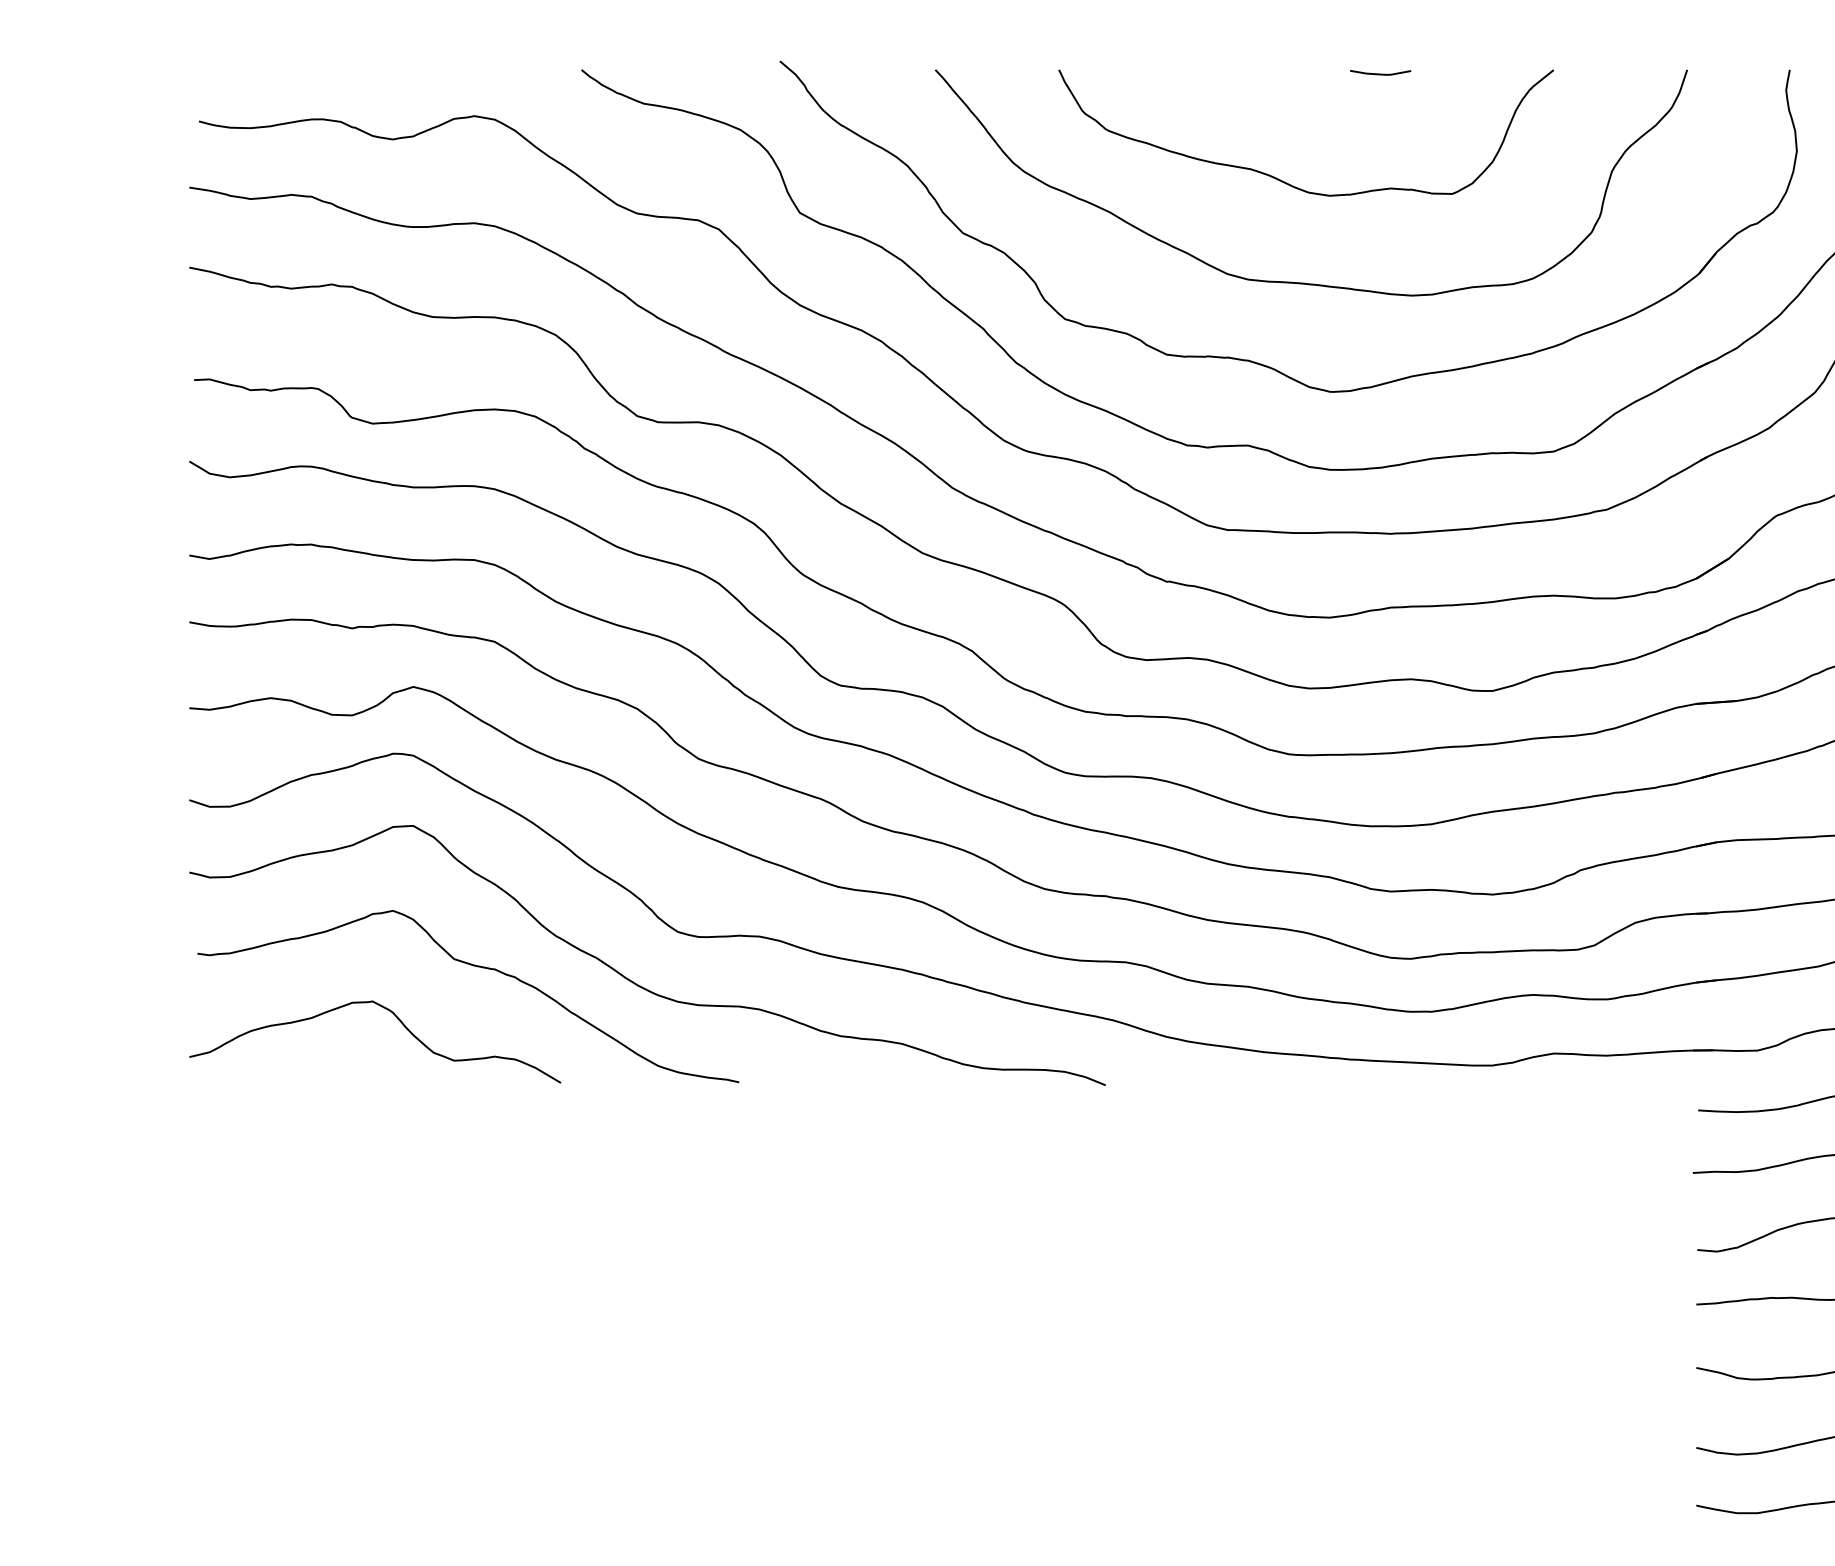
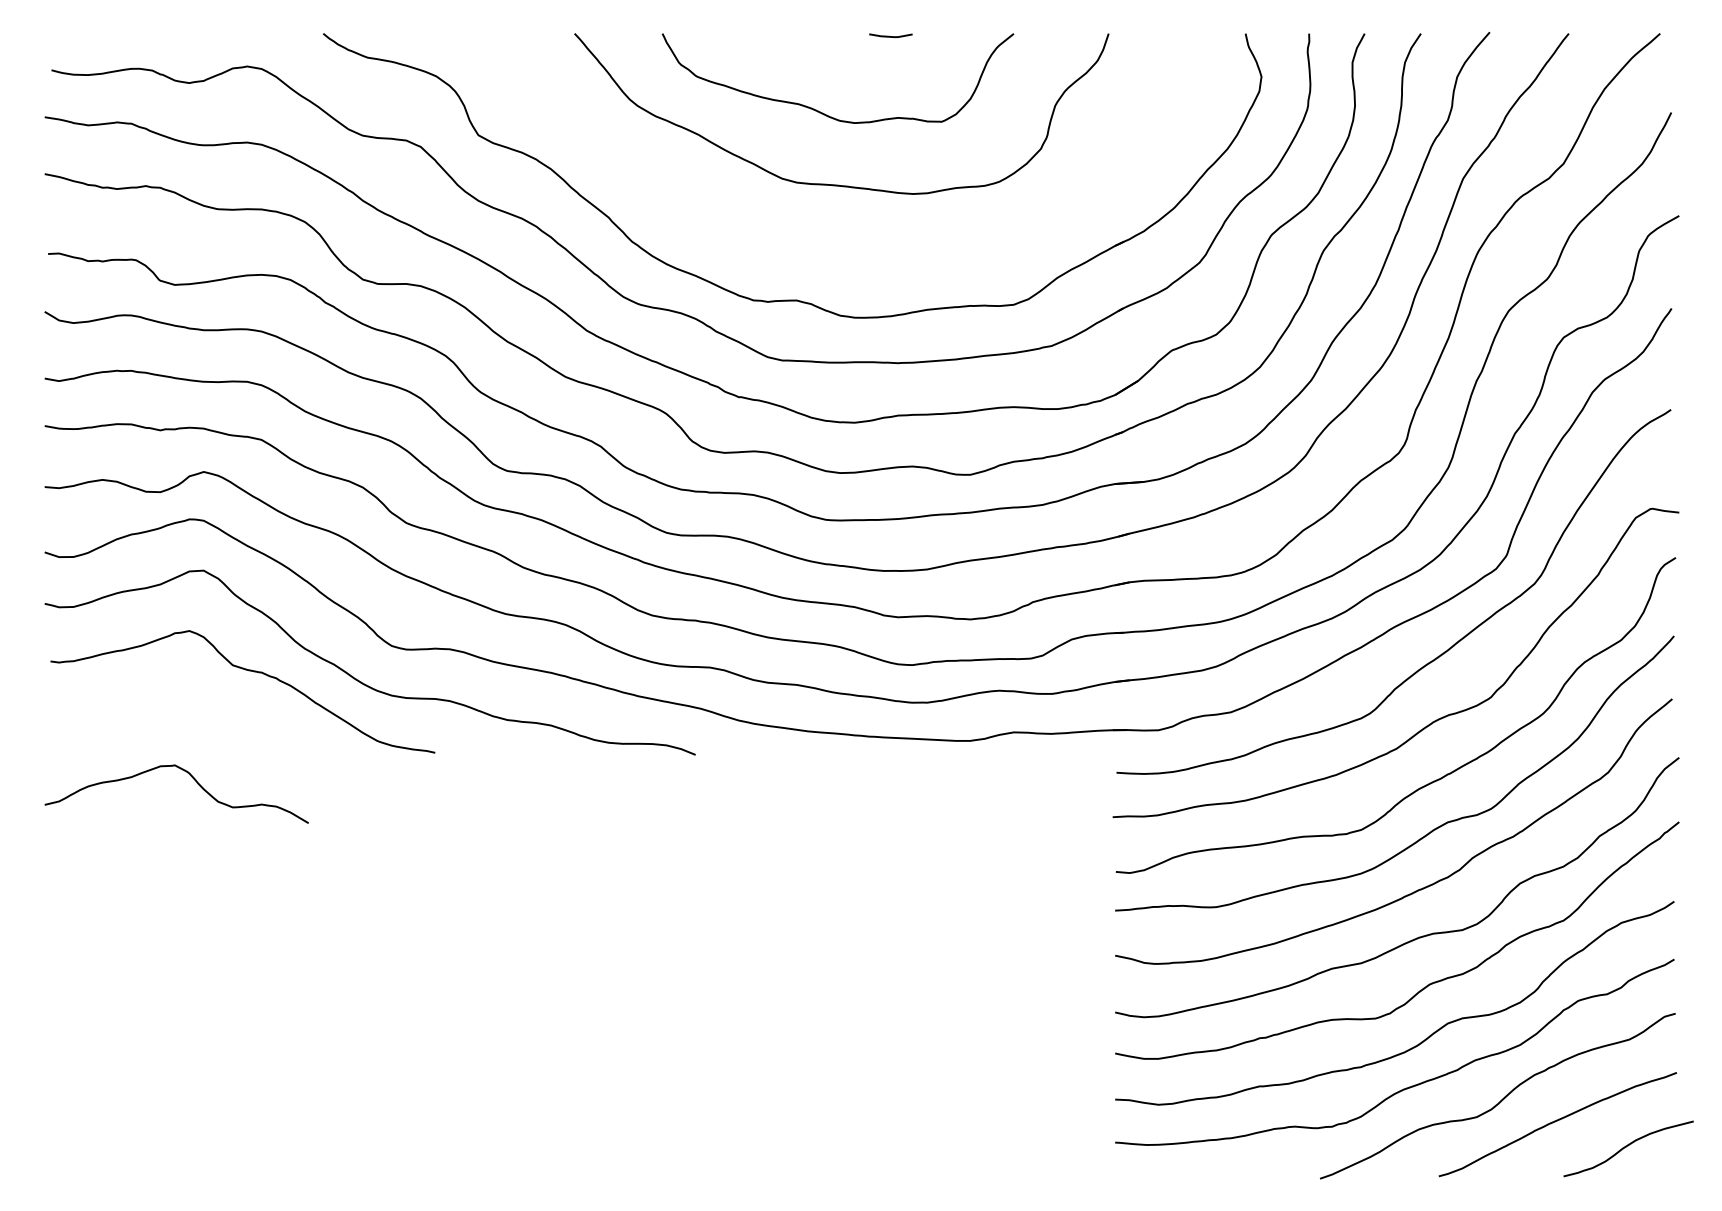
part: (1250, 359) -> (798, 239), removed
curve: (395, 1018) -> (191, 777), moved

